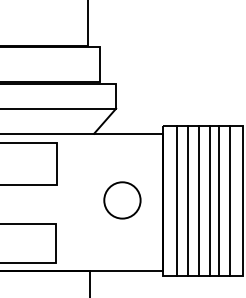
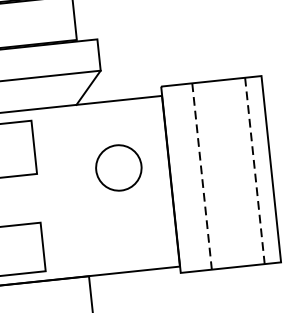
circle: (122, 200) -> (118, 168), moved
line: (176, 201) -> (187, 178), removed
line: (187, 201) -> (201, 176), solid -> dashed
line: (198, 201) -> (215, 175), removed
line: (209, 201) -> (229, 174), removed
line: (219, 201) -> (241, 172), removed
line: (230, 201) -> (255, 171), solid -> dashed

